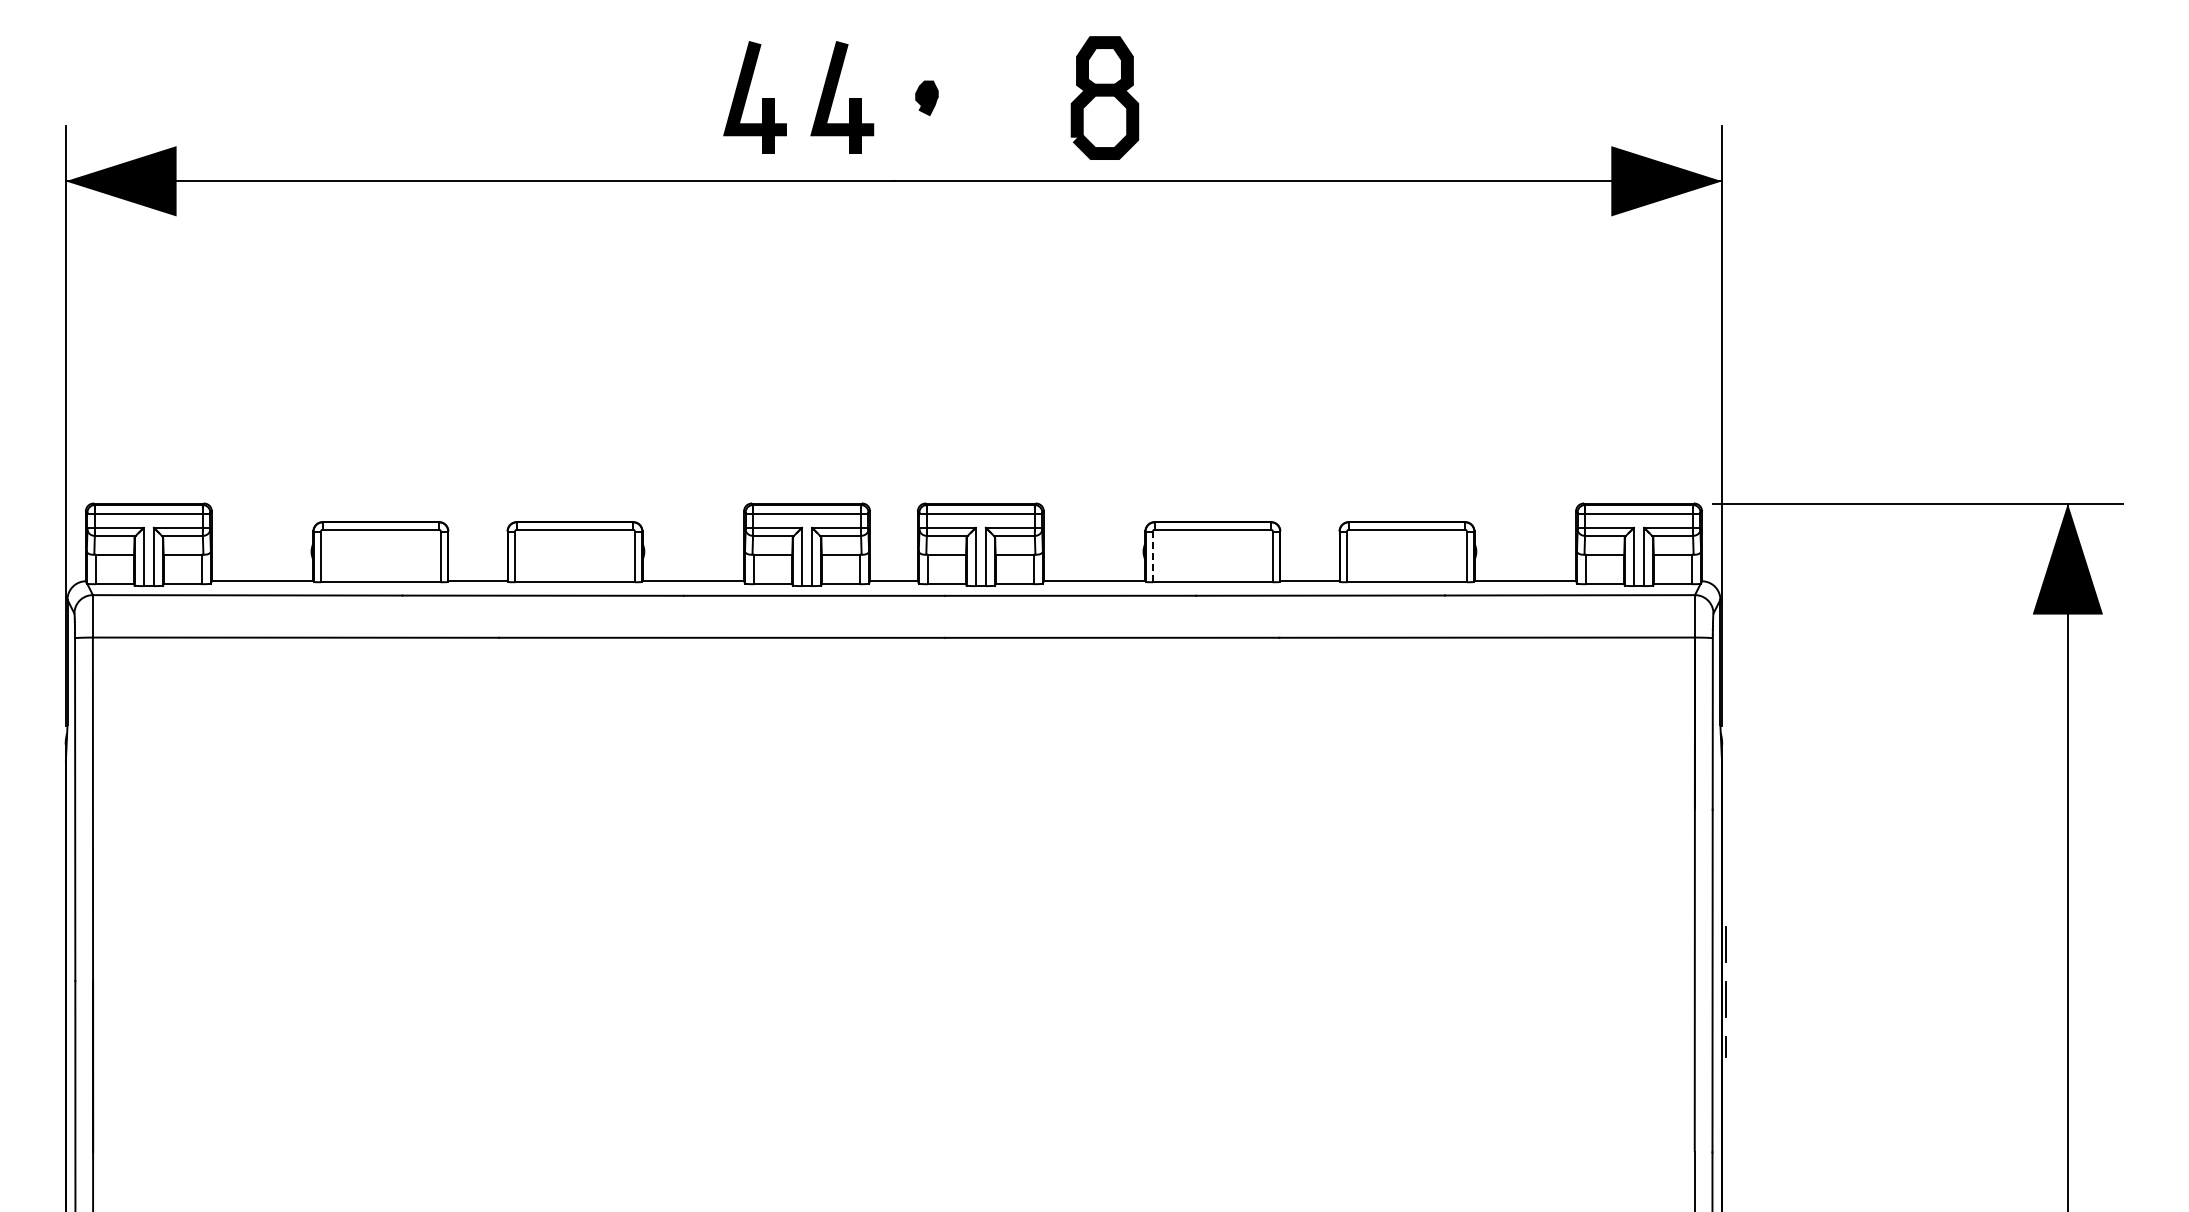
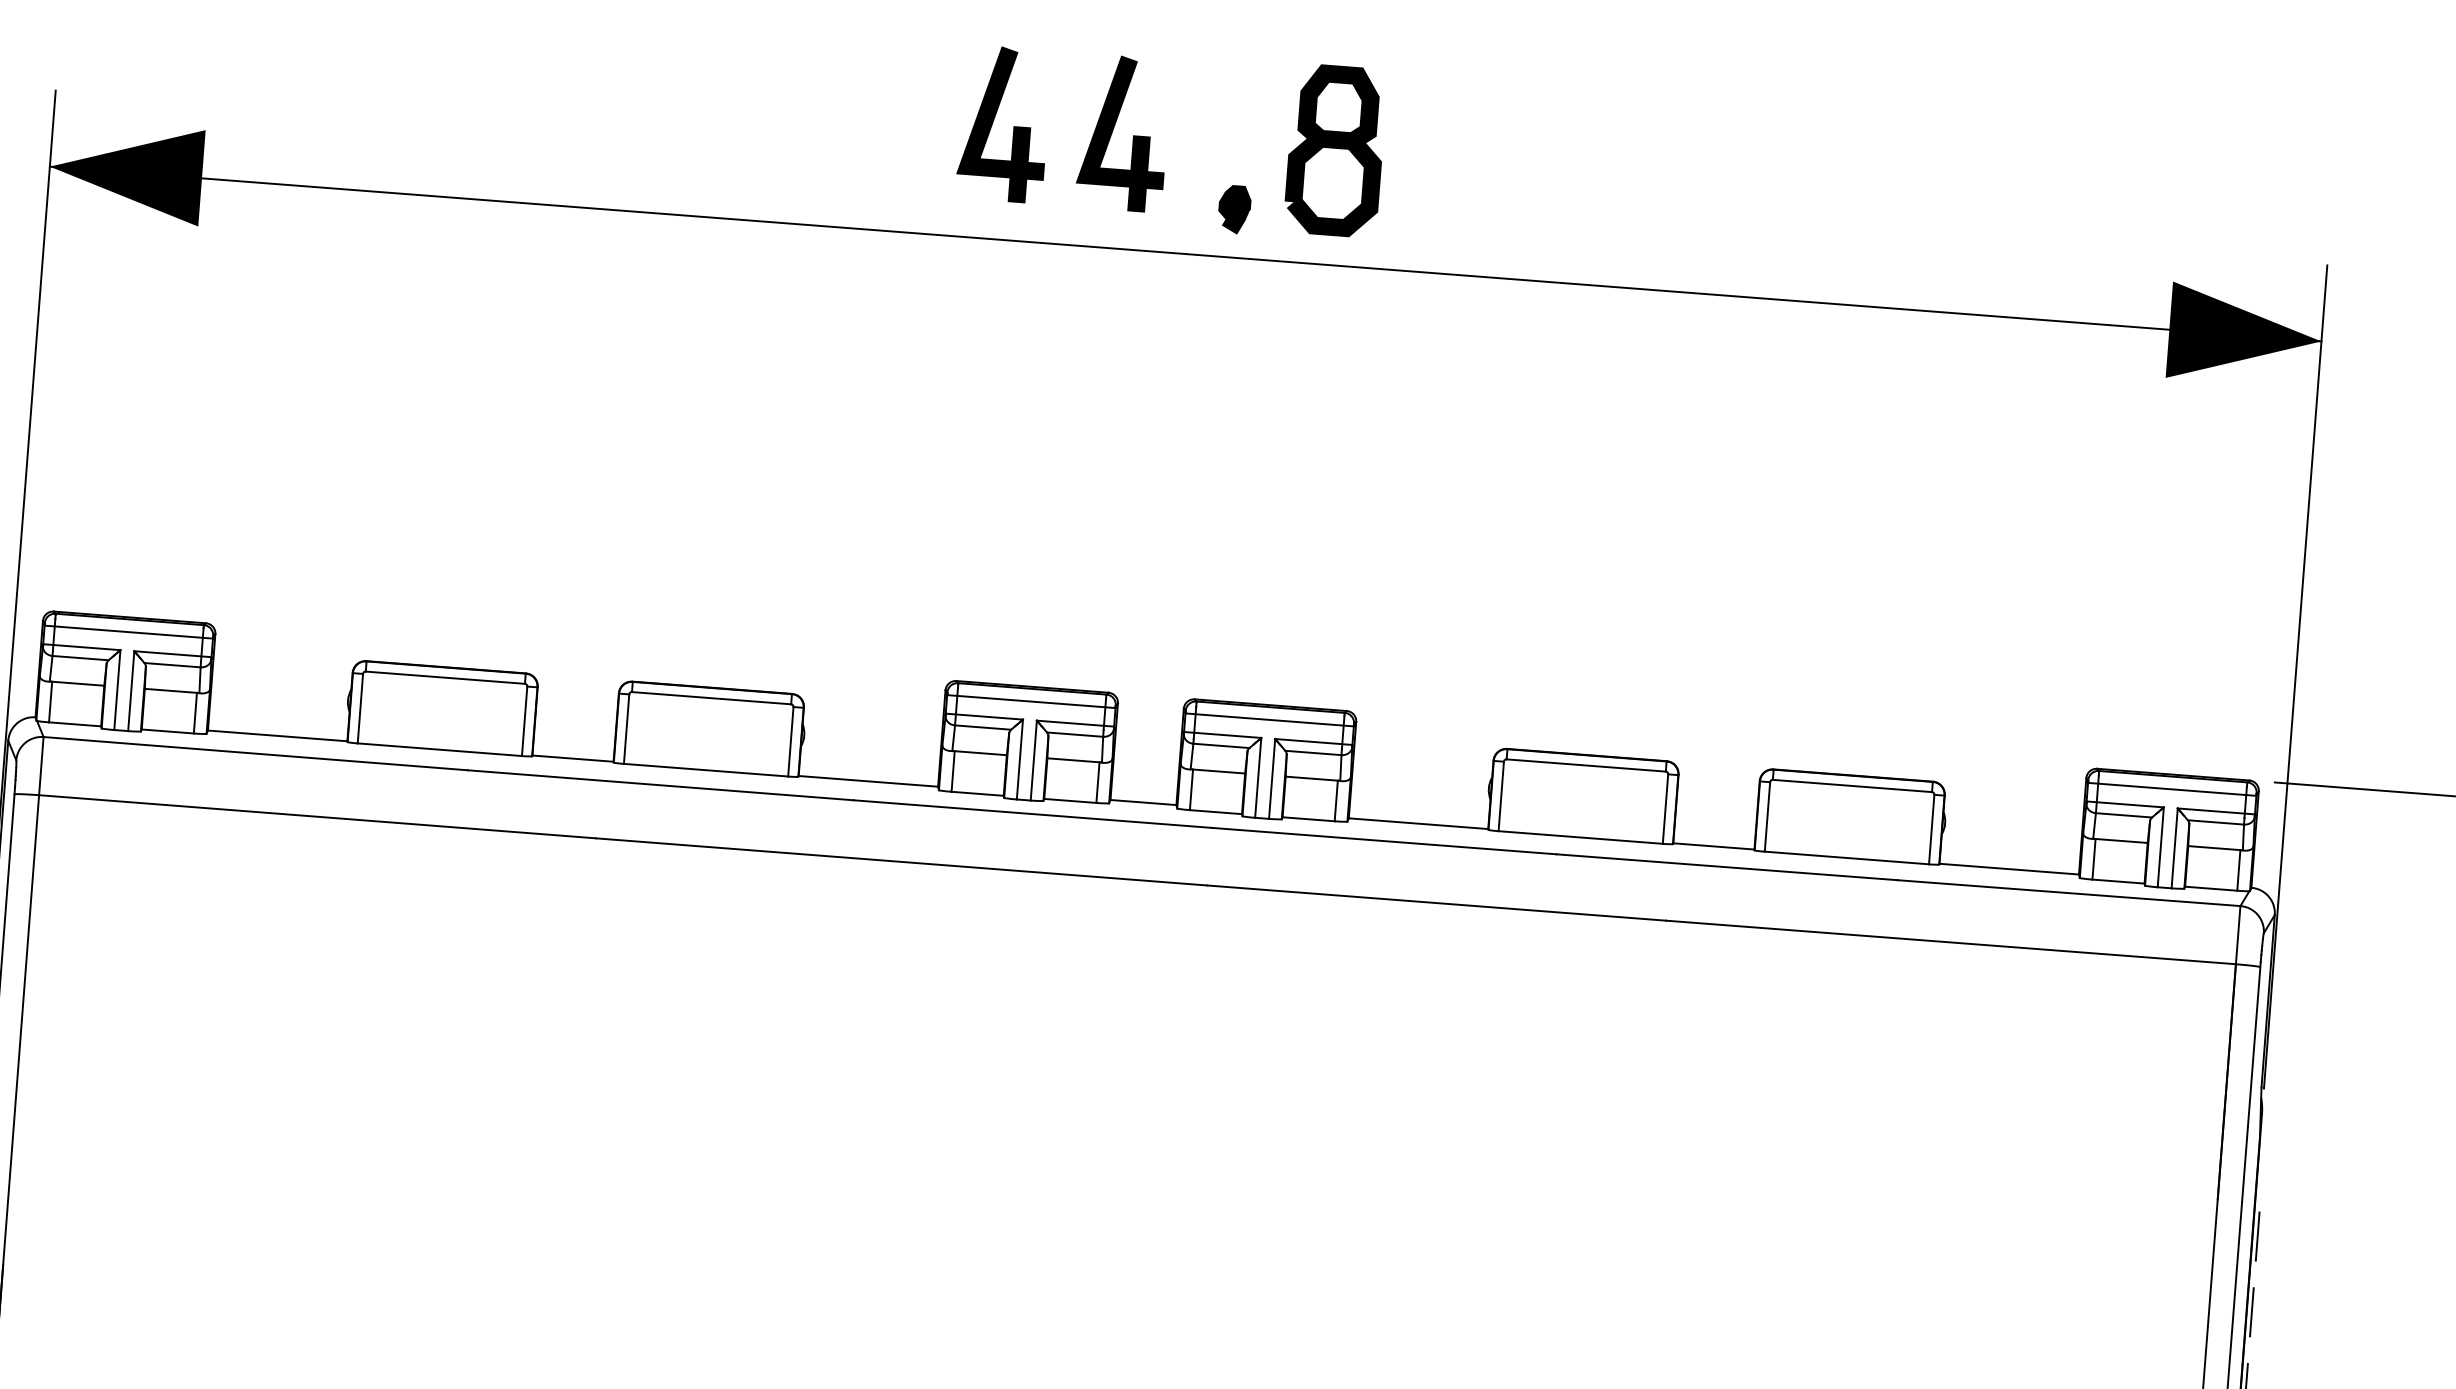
part: (926, 97) -> (1234, 208), moved
part: (1104, 97) -> (1335, 149), moved
line: (1153, 556) -> (1501, 795), dashed -> solid
line: (1725, 833) -> (2257, 1236), added
line: (1725, 888) -> (2251, 1311), added

